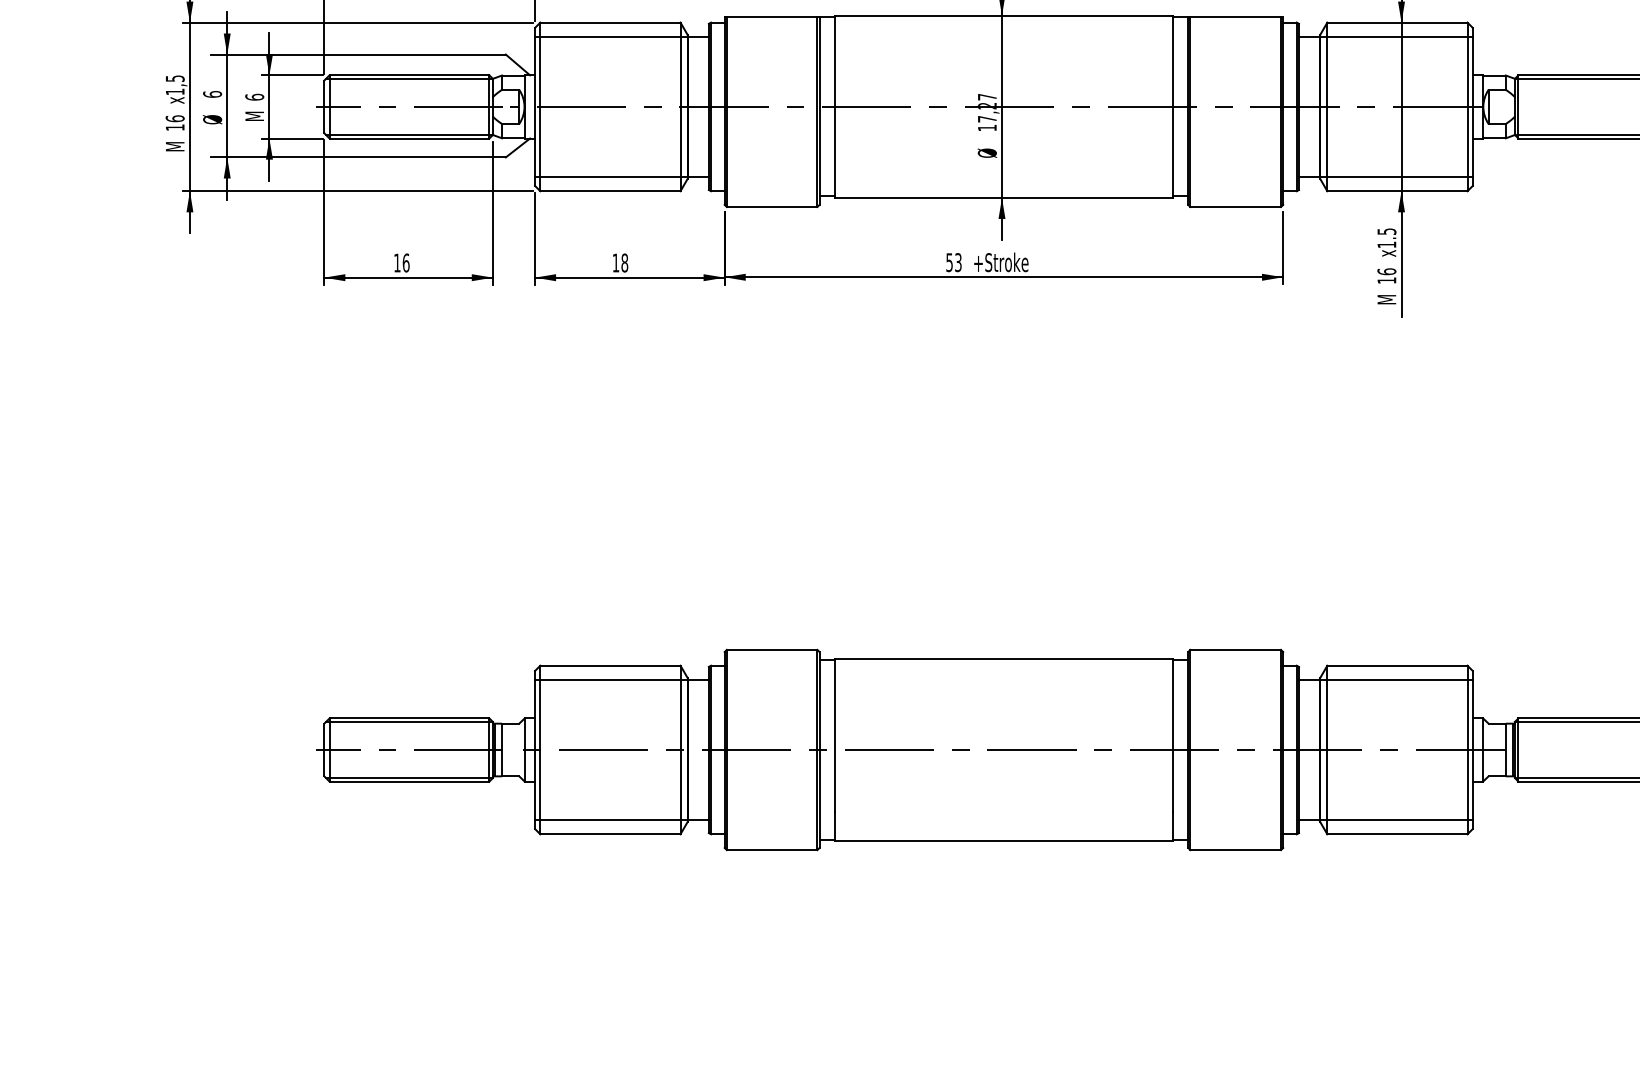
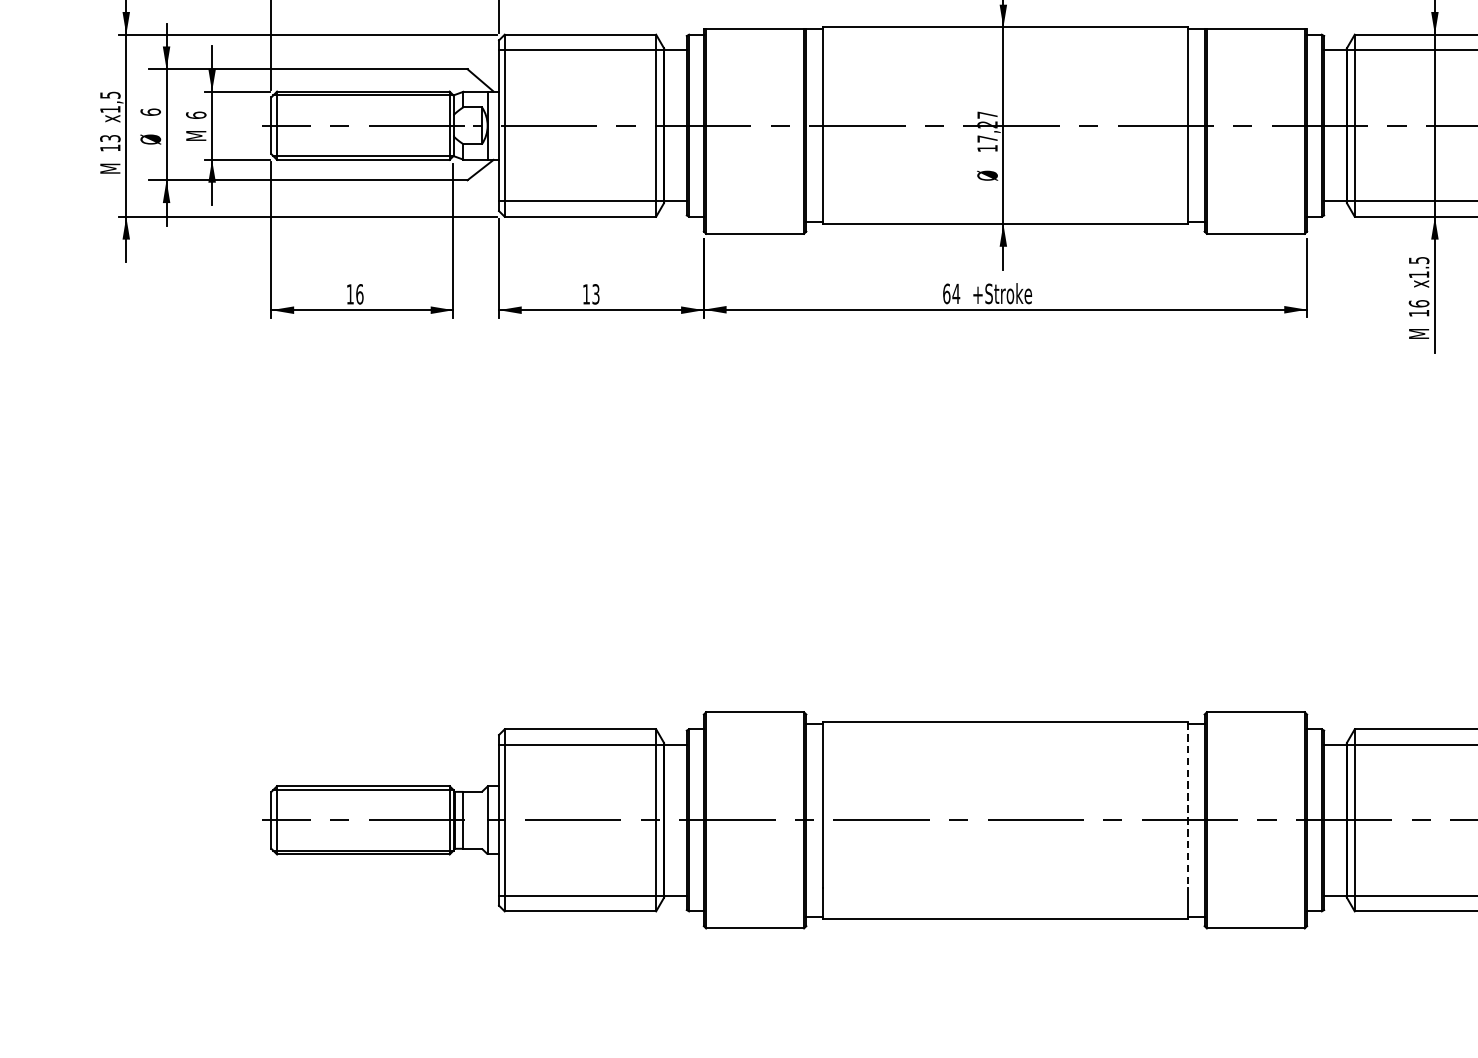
text: (174, 118) -> (109, 138), 16 -> 13
text: (624, 262) -> (595, 293), 18 -> 13
text: (953, 262) -> (951, 293), 53 -> 64
line: (1172, 735) -> (1187, 804), solid -> dashed

